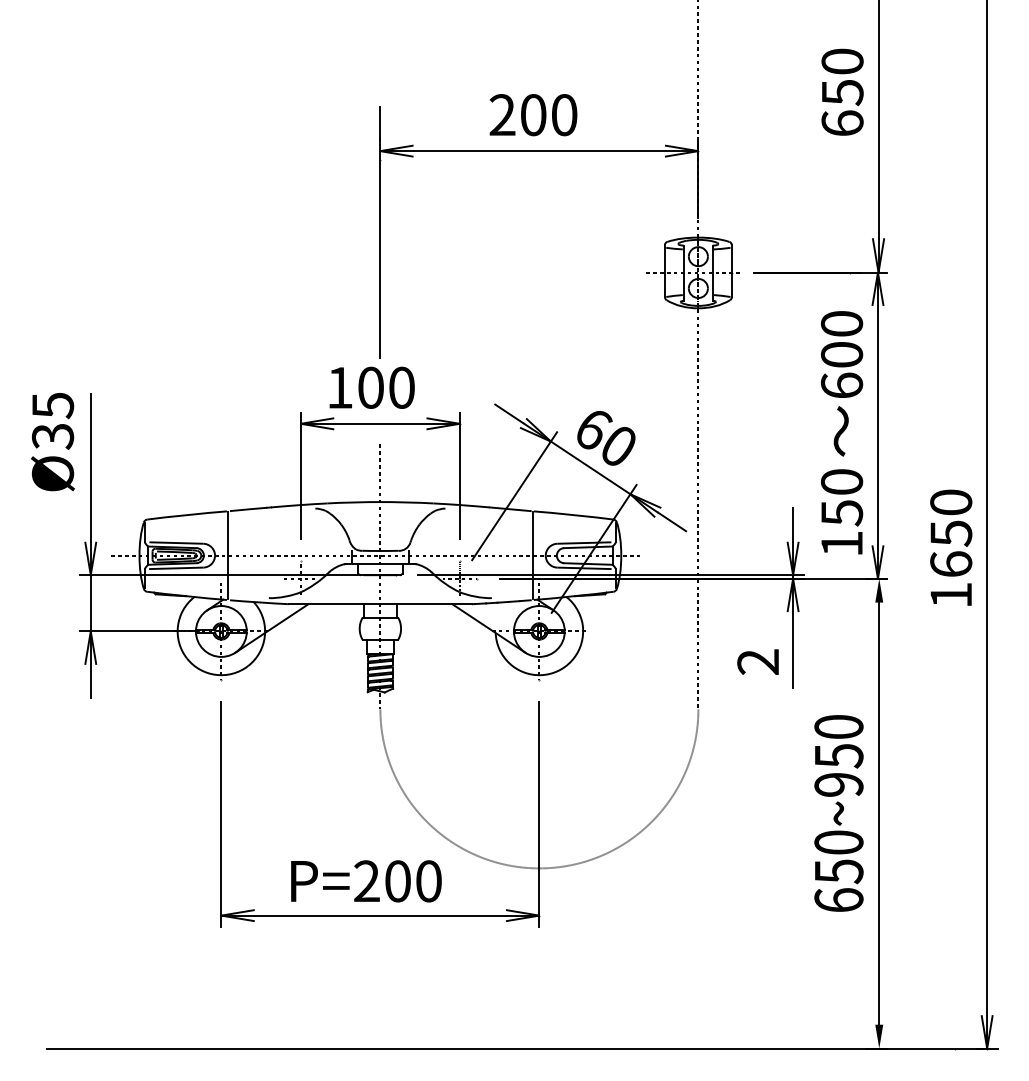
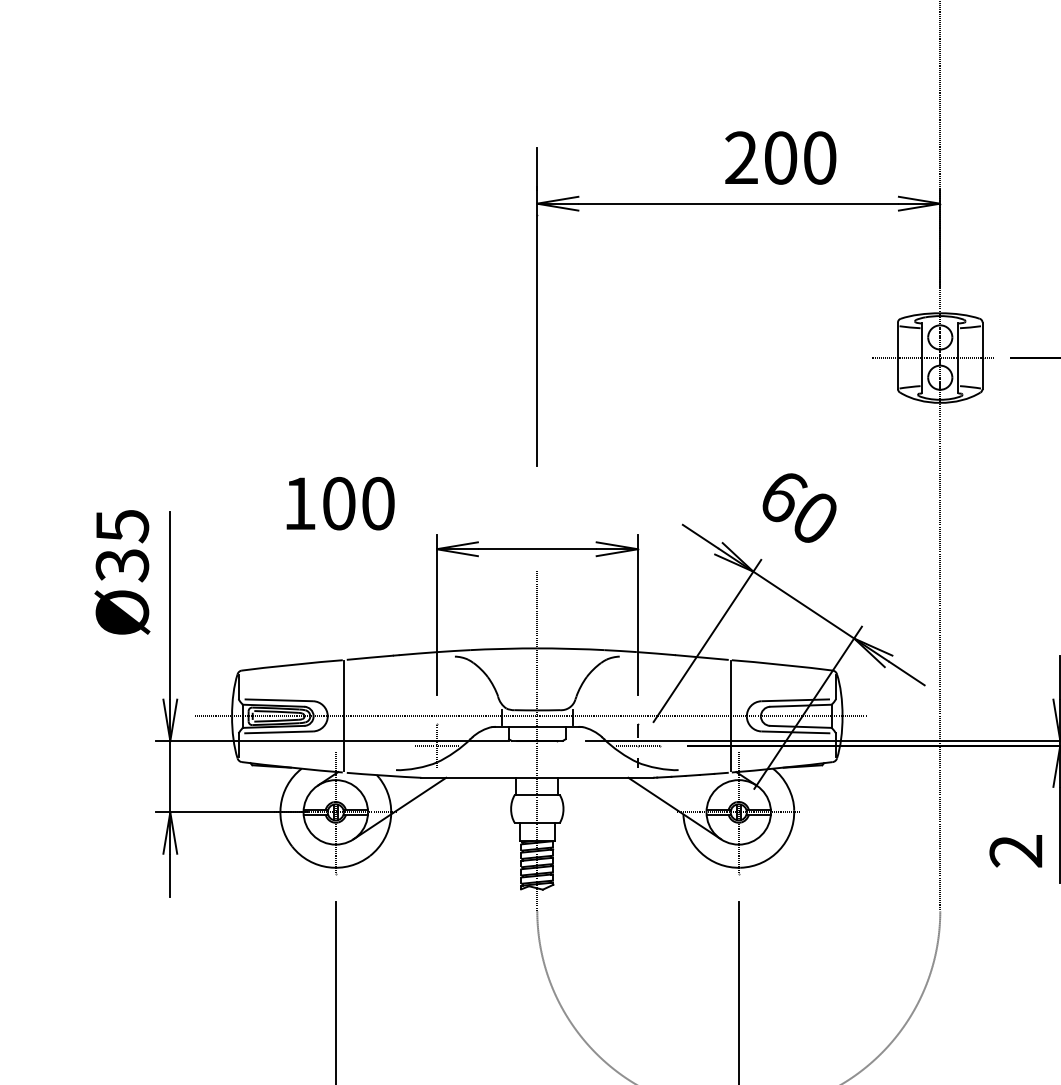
text: (533, 115) -> (780, 158), moved
text: (371, 387) -> (339, 503), moved
text: (606, 438) -> (799, 508), moved

